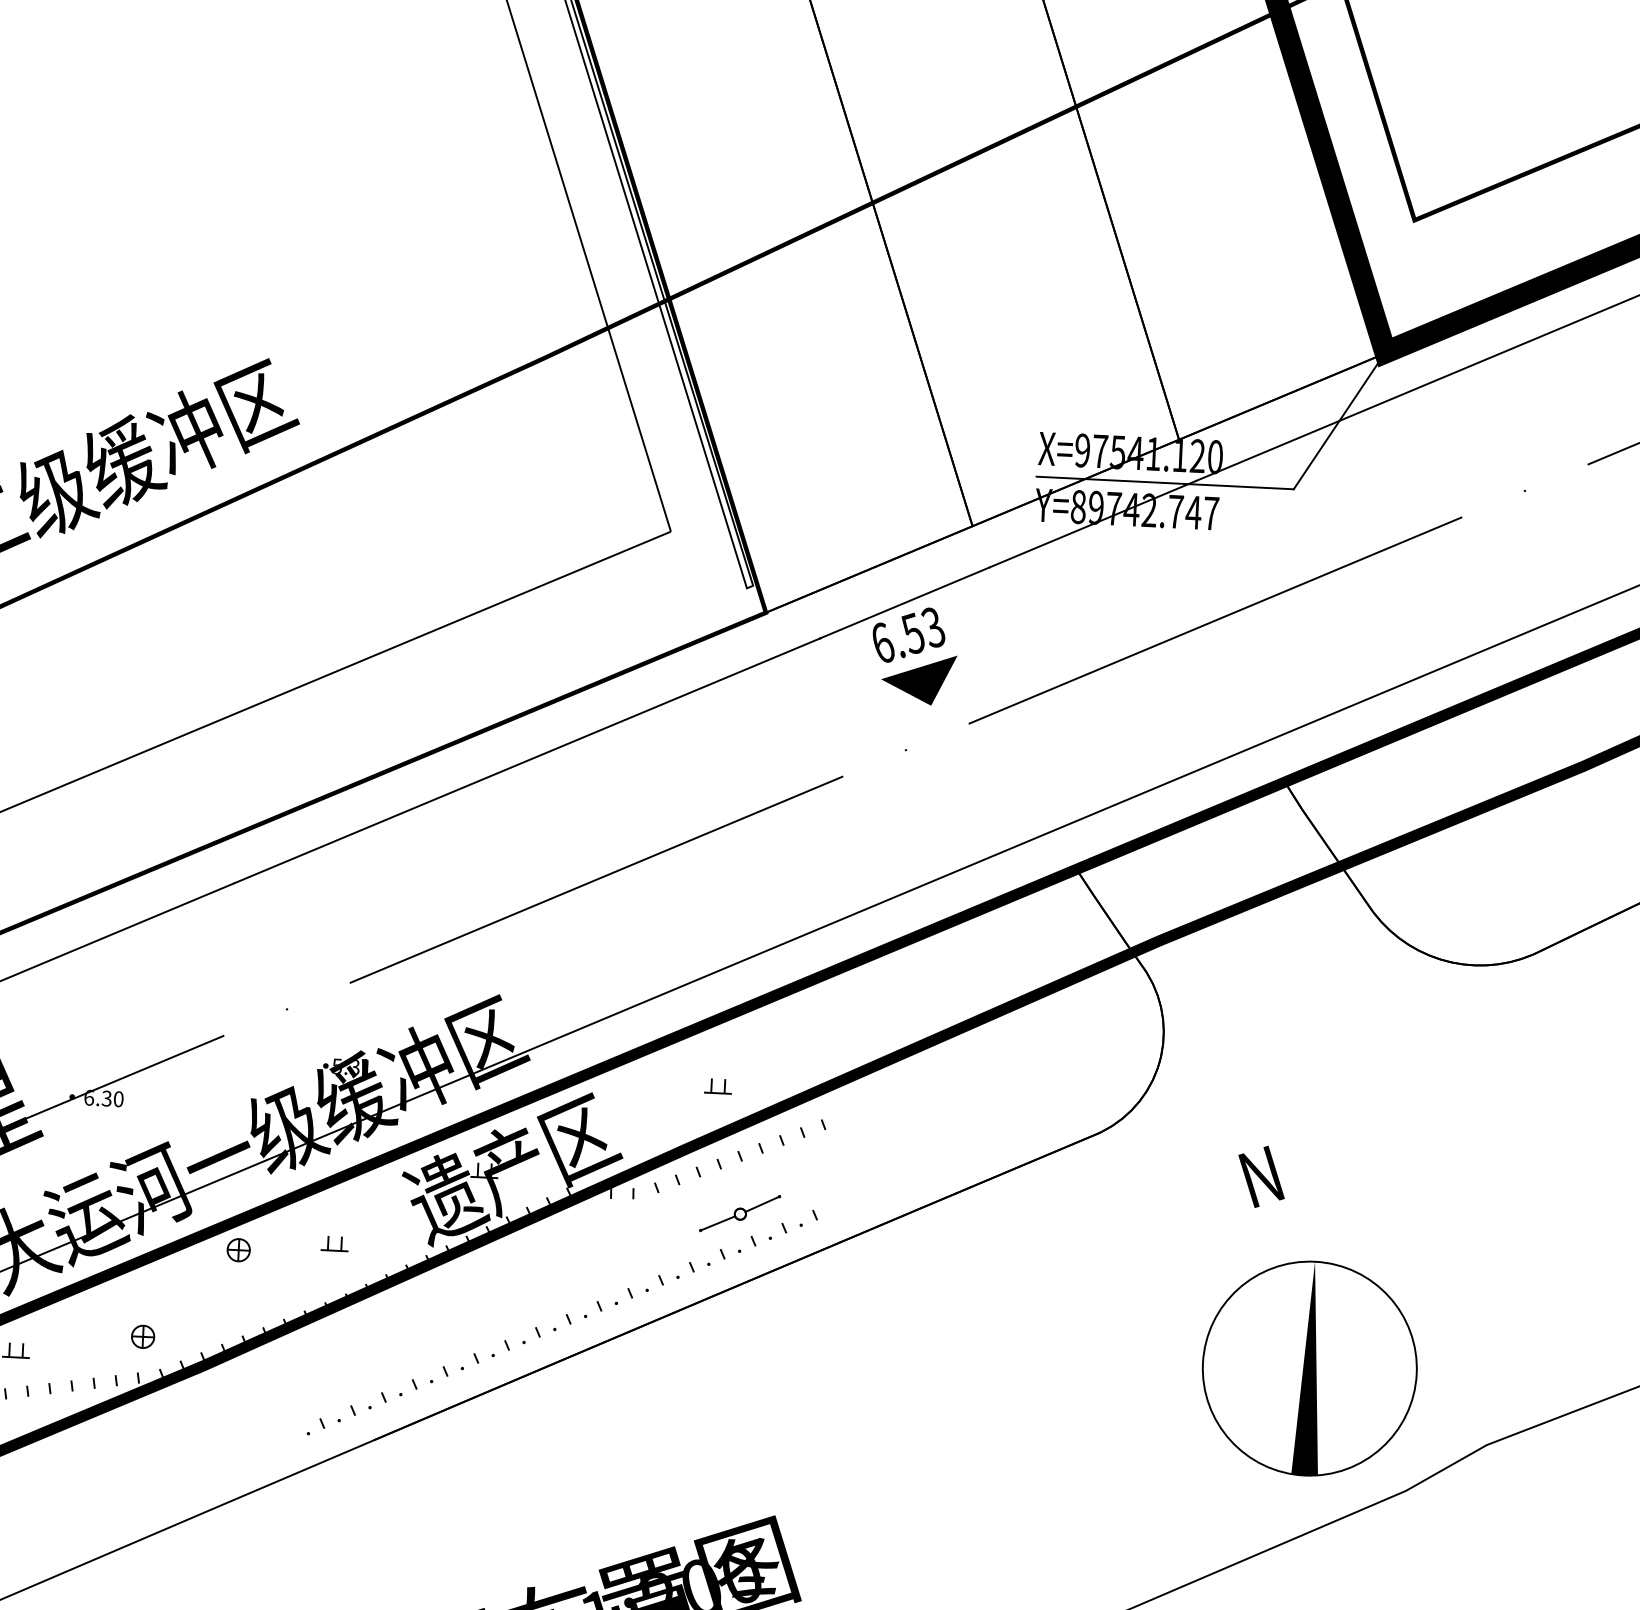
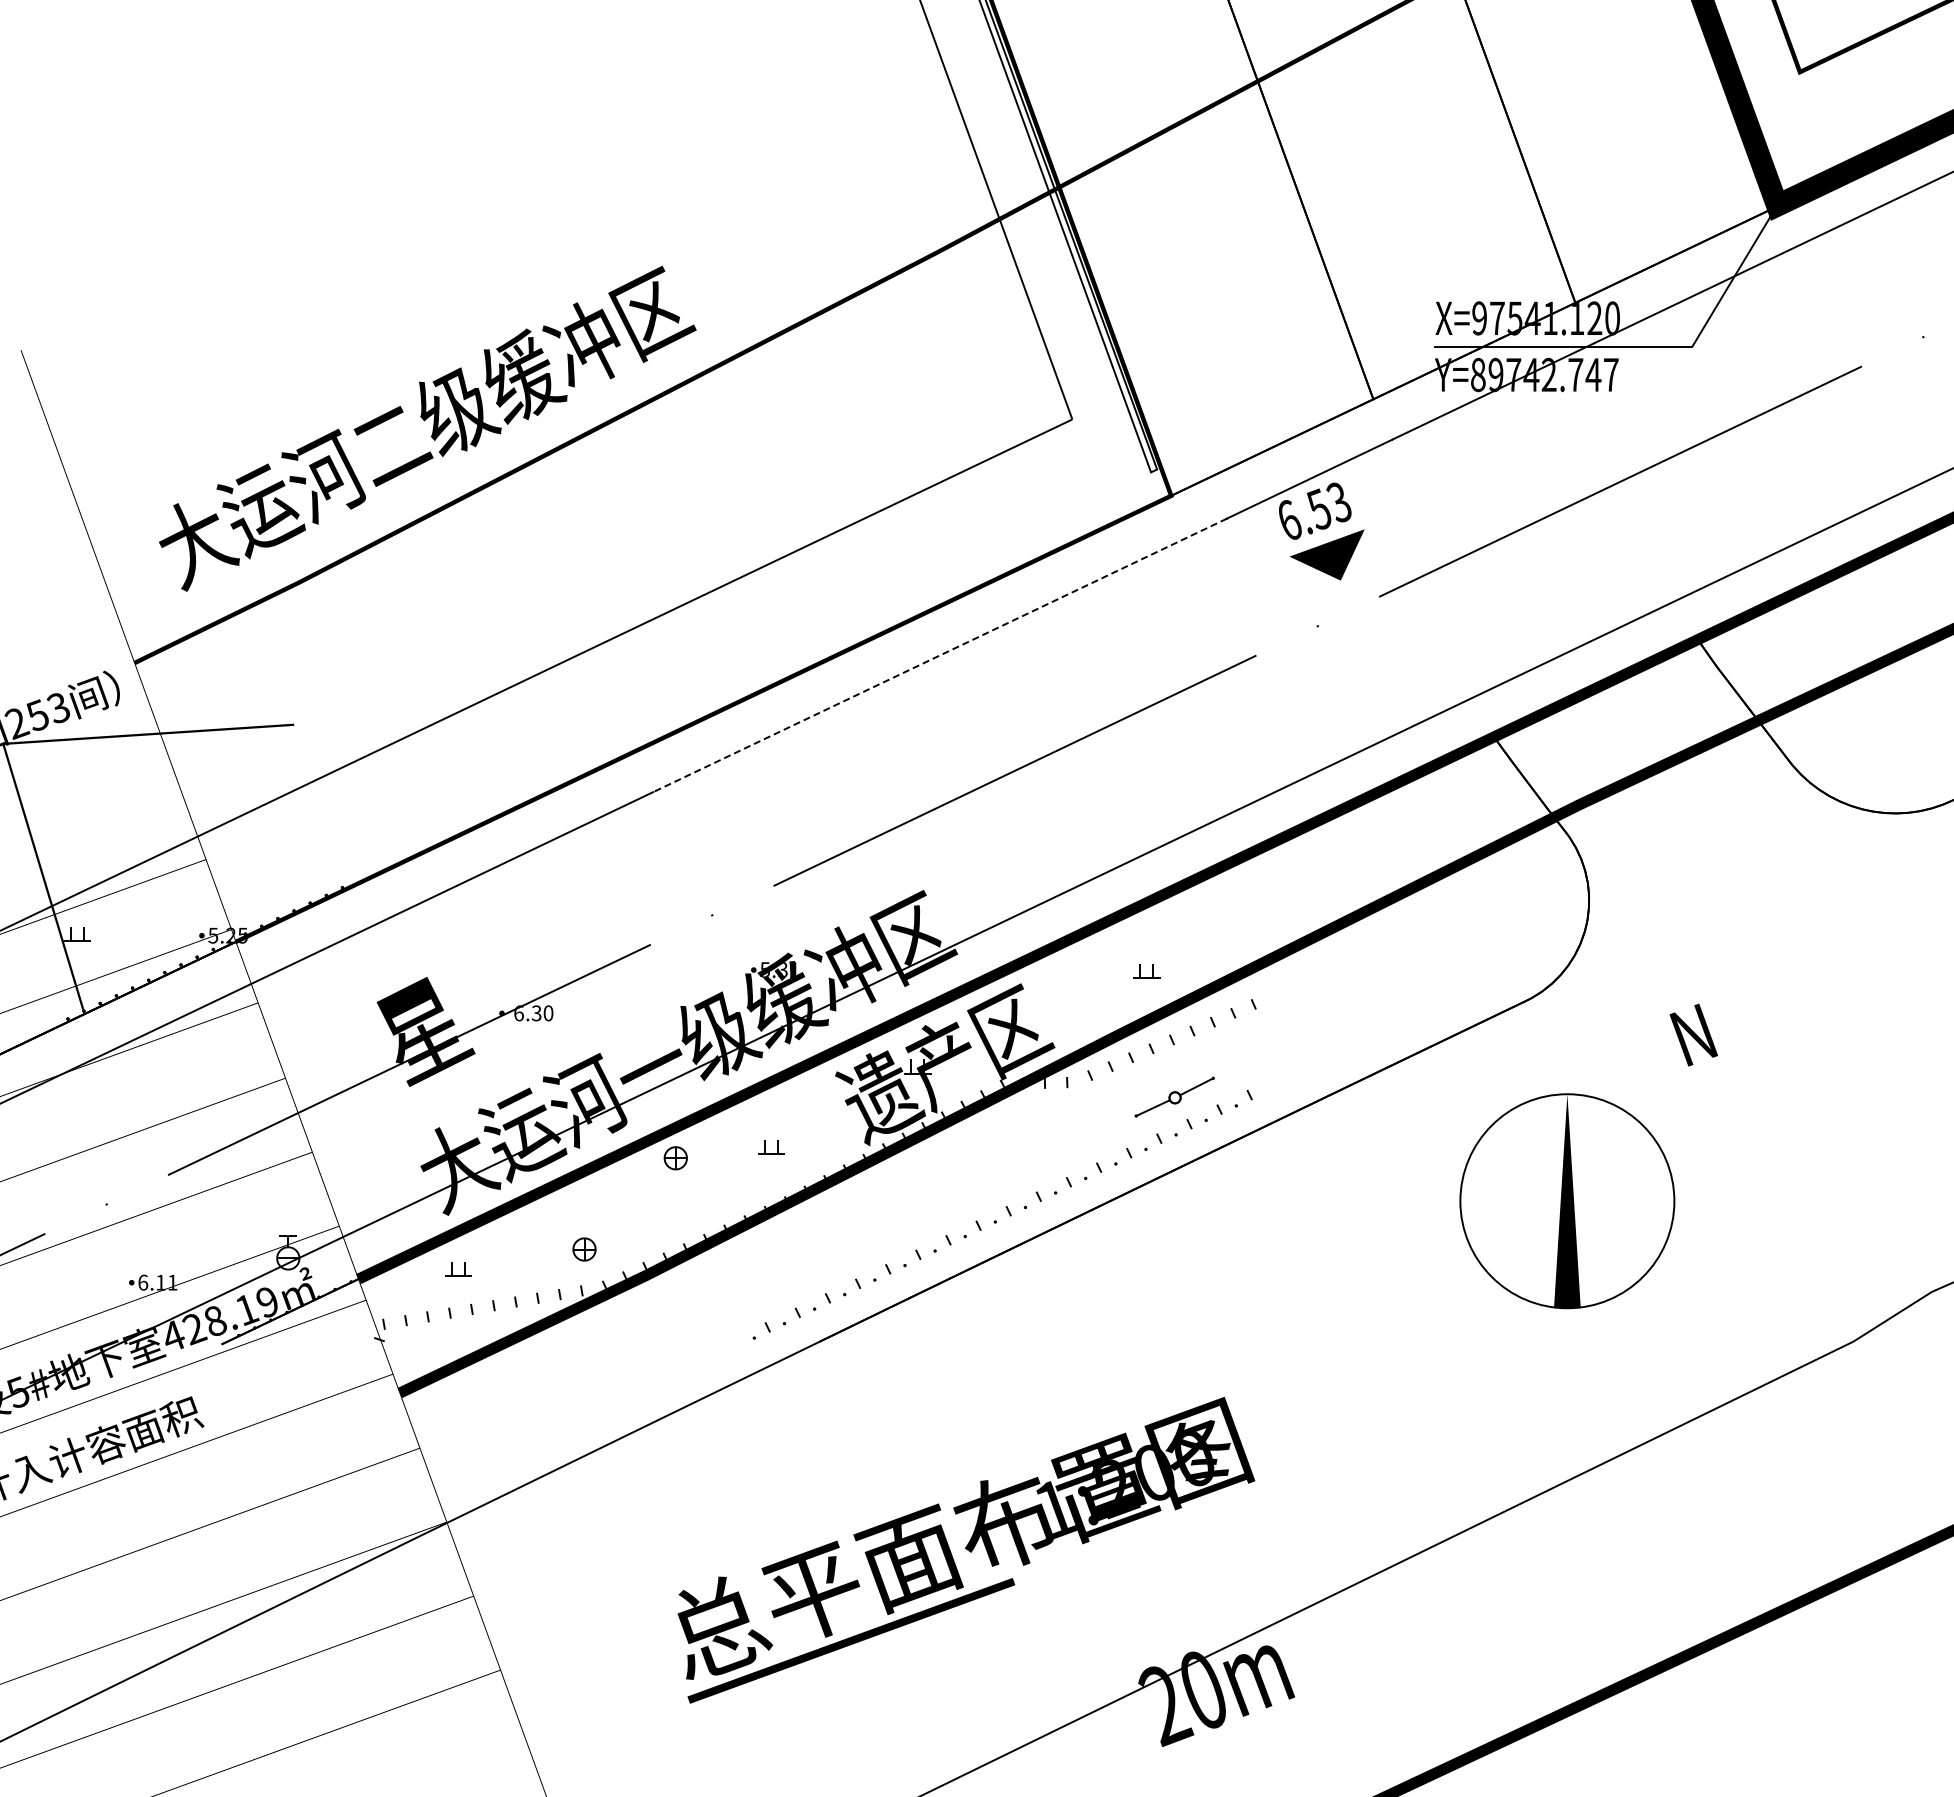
line: (527, 760) -> (940, 655), solid -> dashed
part: (1309, 1368) -> (1567, 1201), moved

